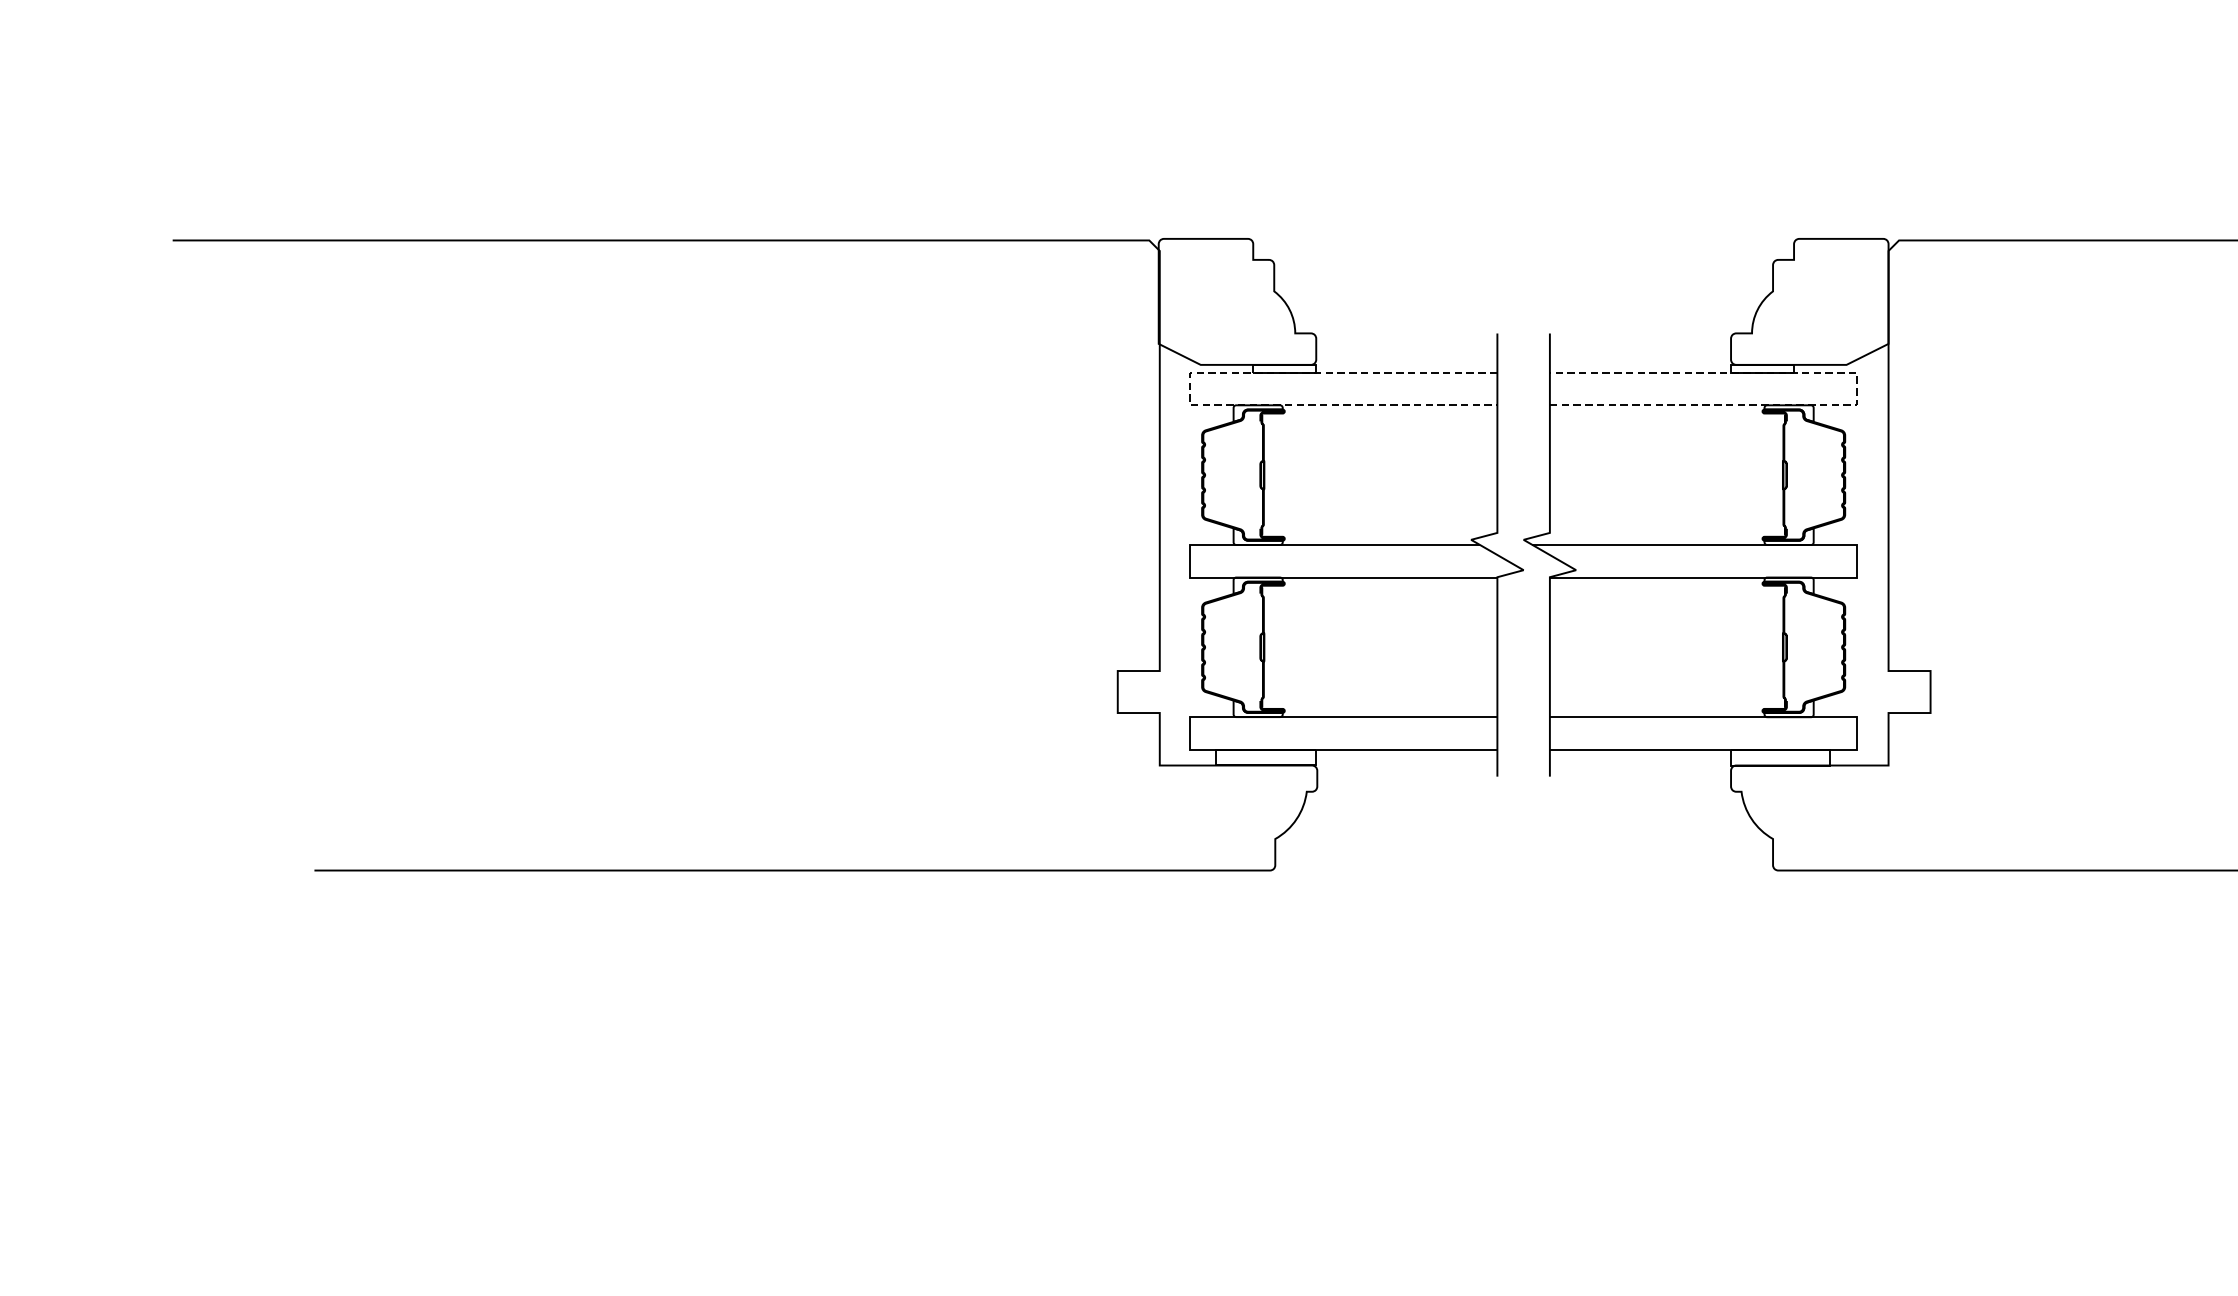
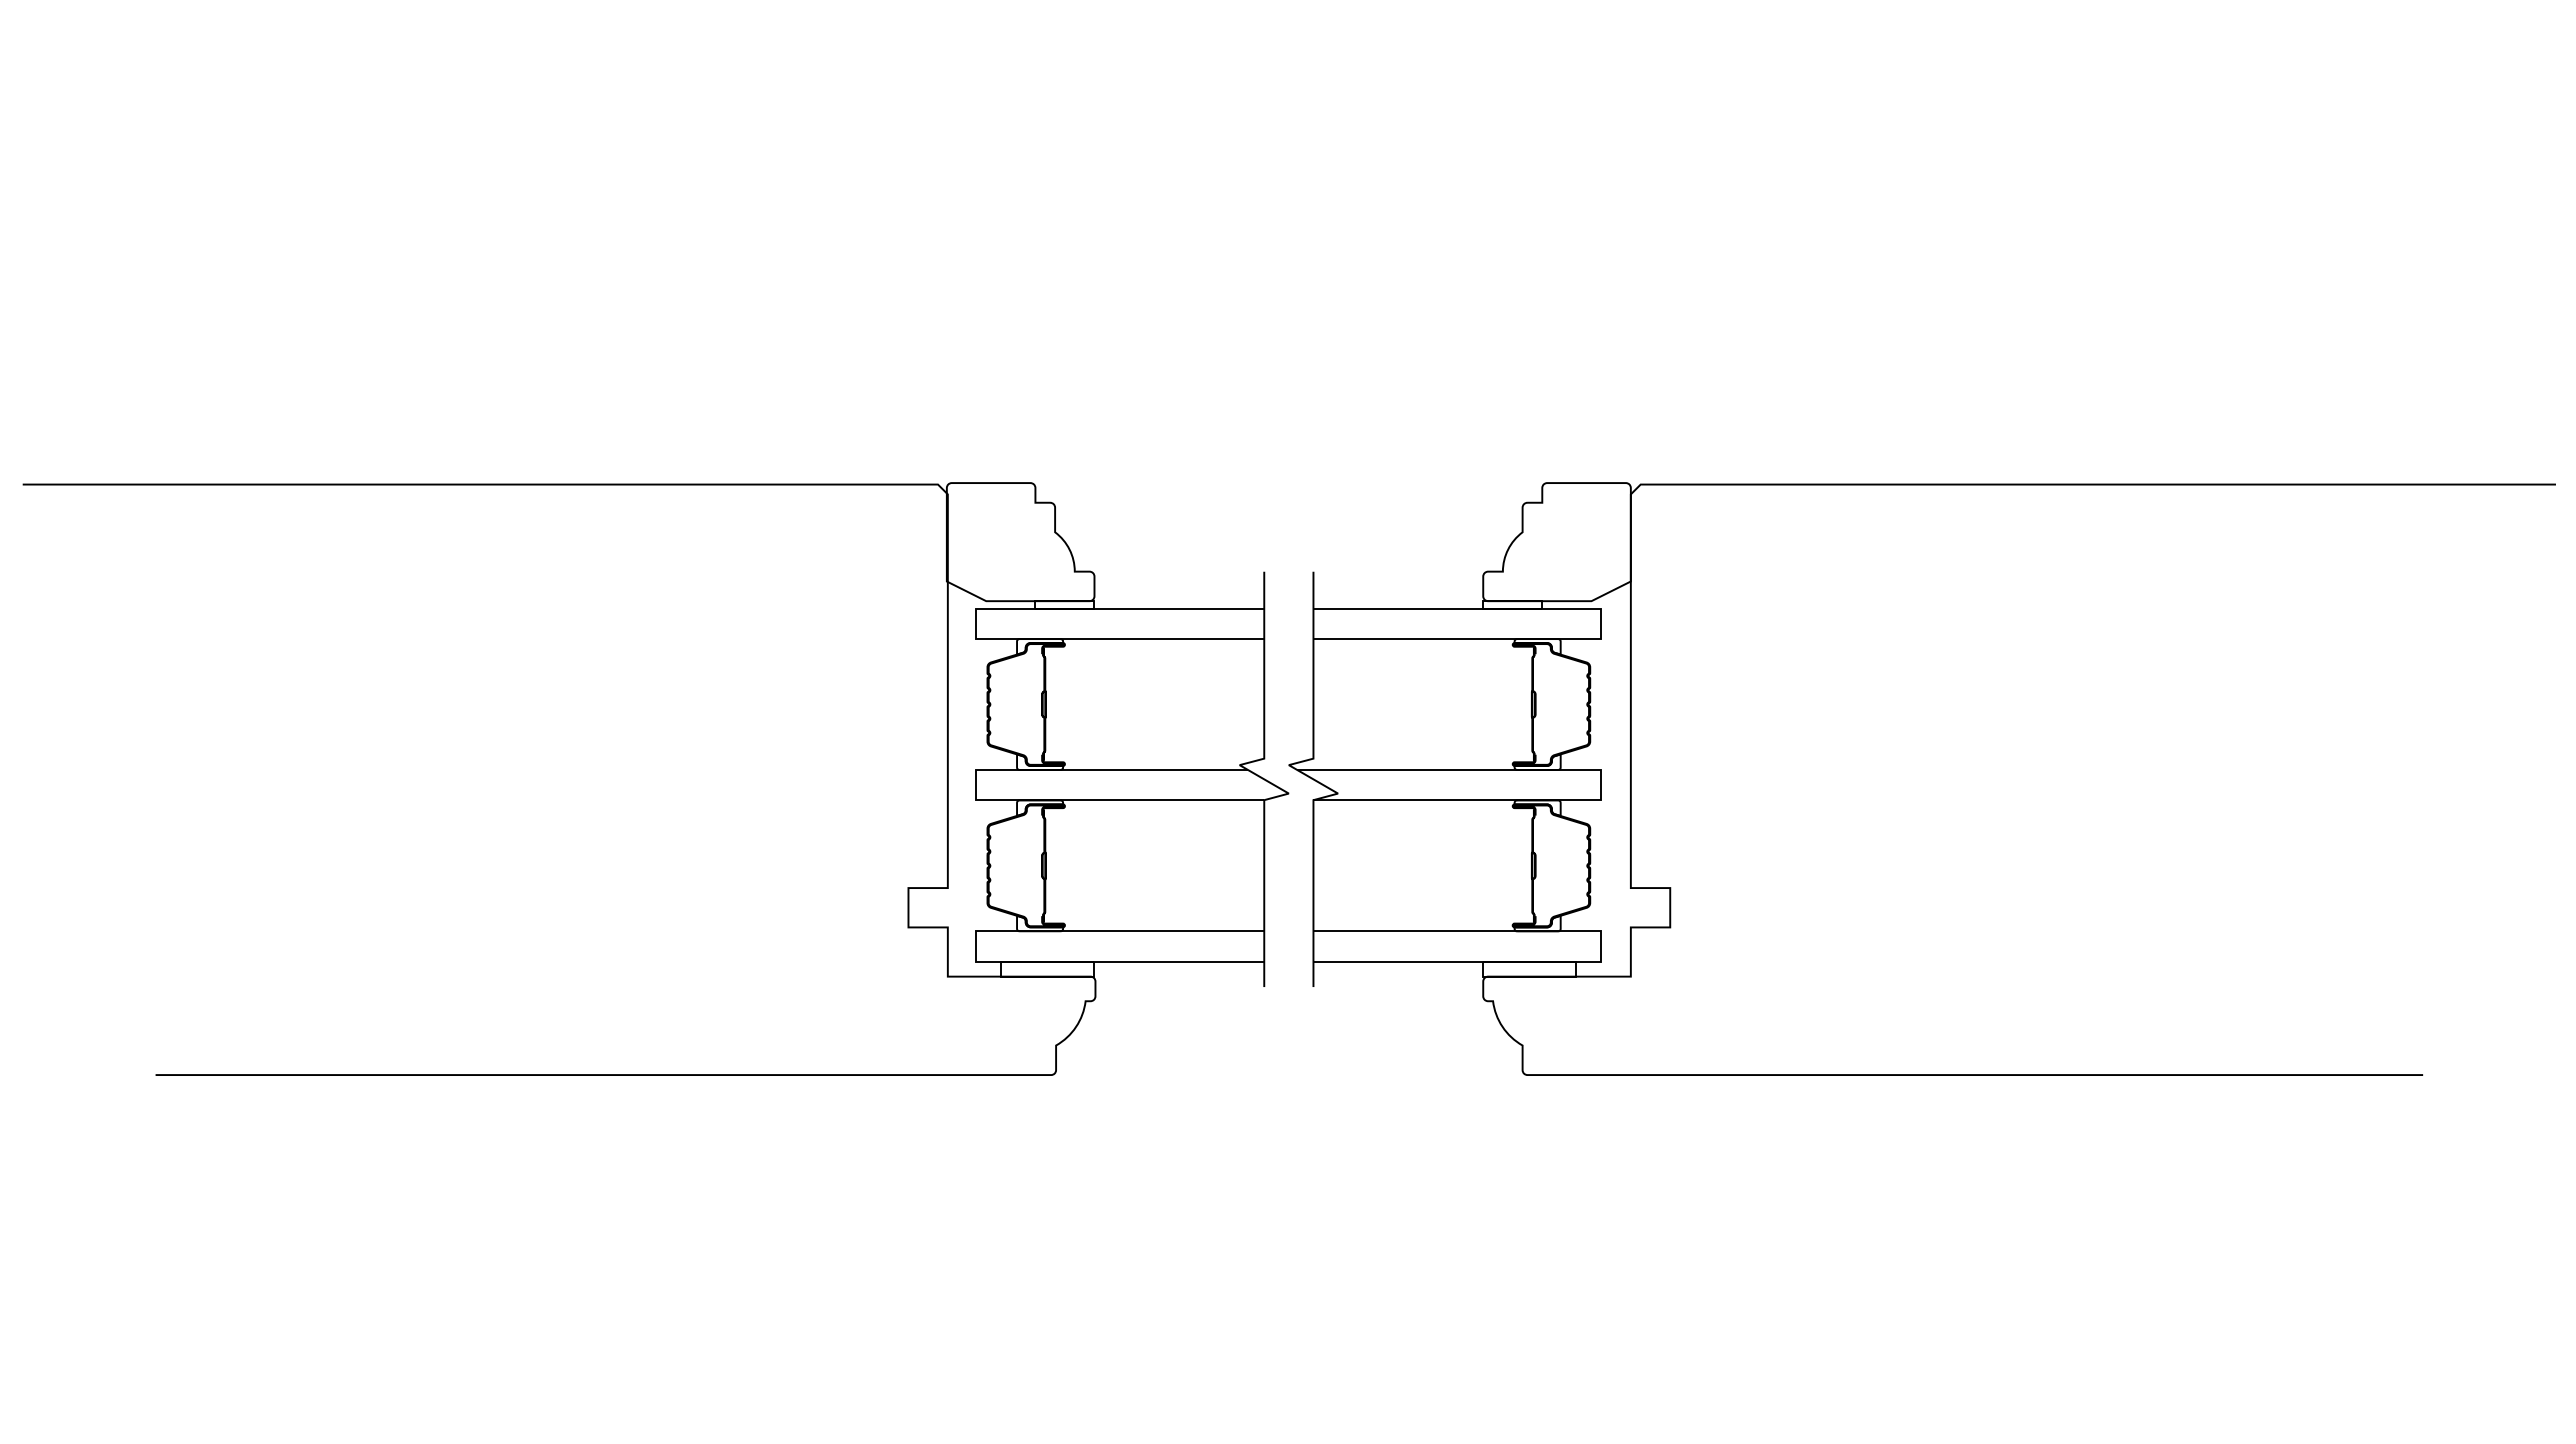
line: (1857, 388) -> (1601, 623), dashed -> solid
line: (1190, 389) -> (976, 624), dashed -> solid

